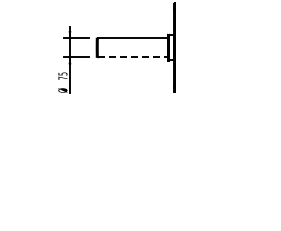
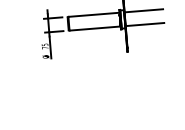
line: (200, 38) -> (143, 10), added
line: (133, 57) -> (95, 28), dashed -> solid
line: (200, 57) -> (144, 24), added

